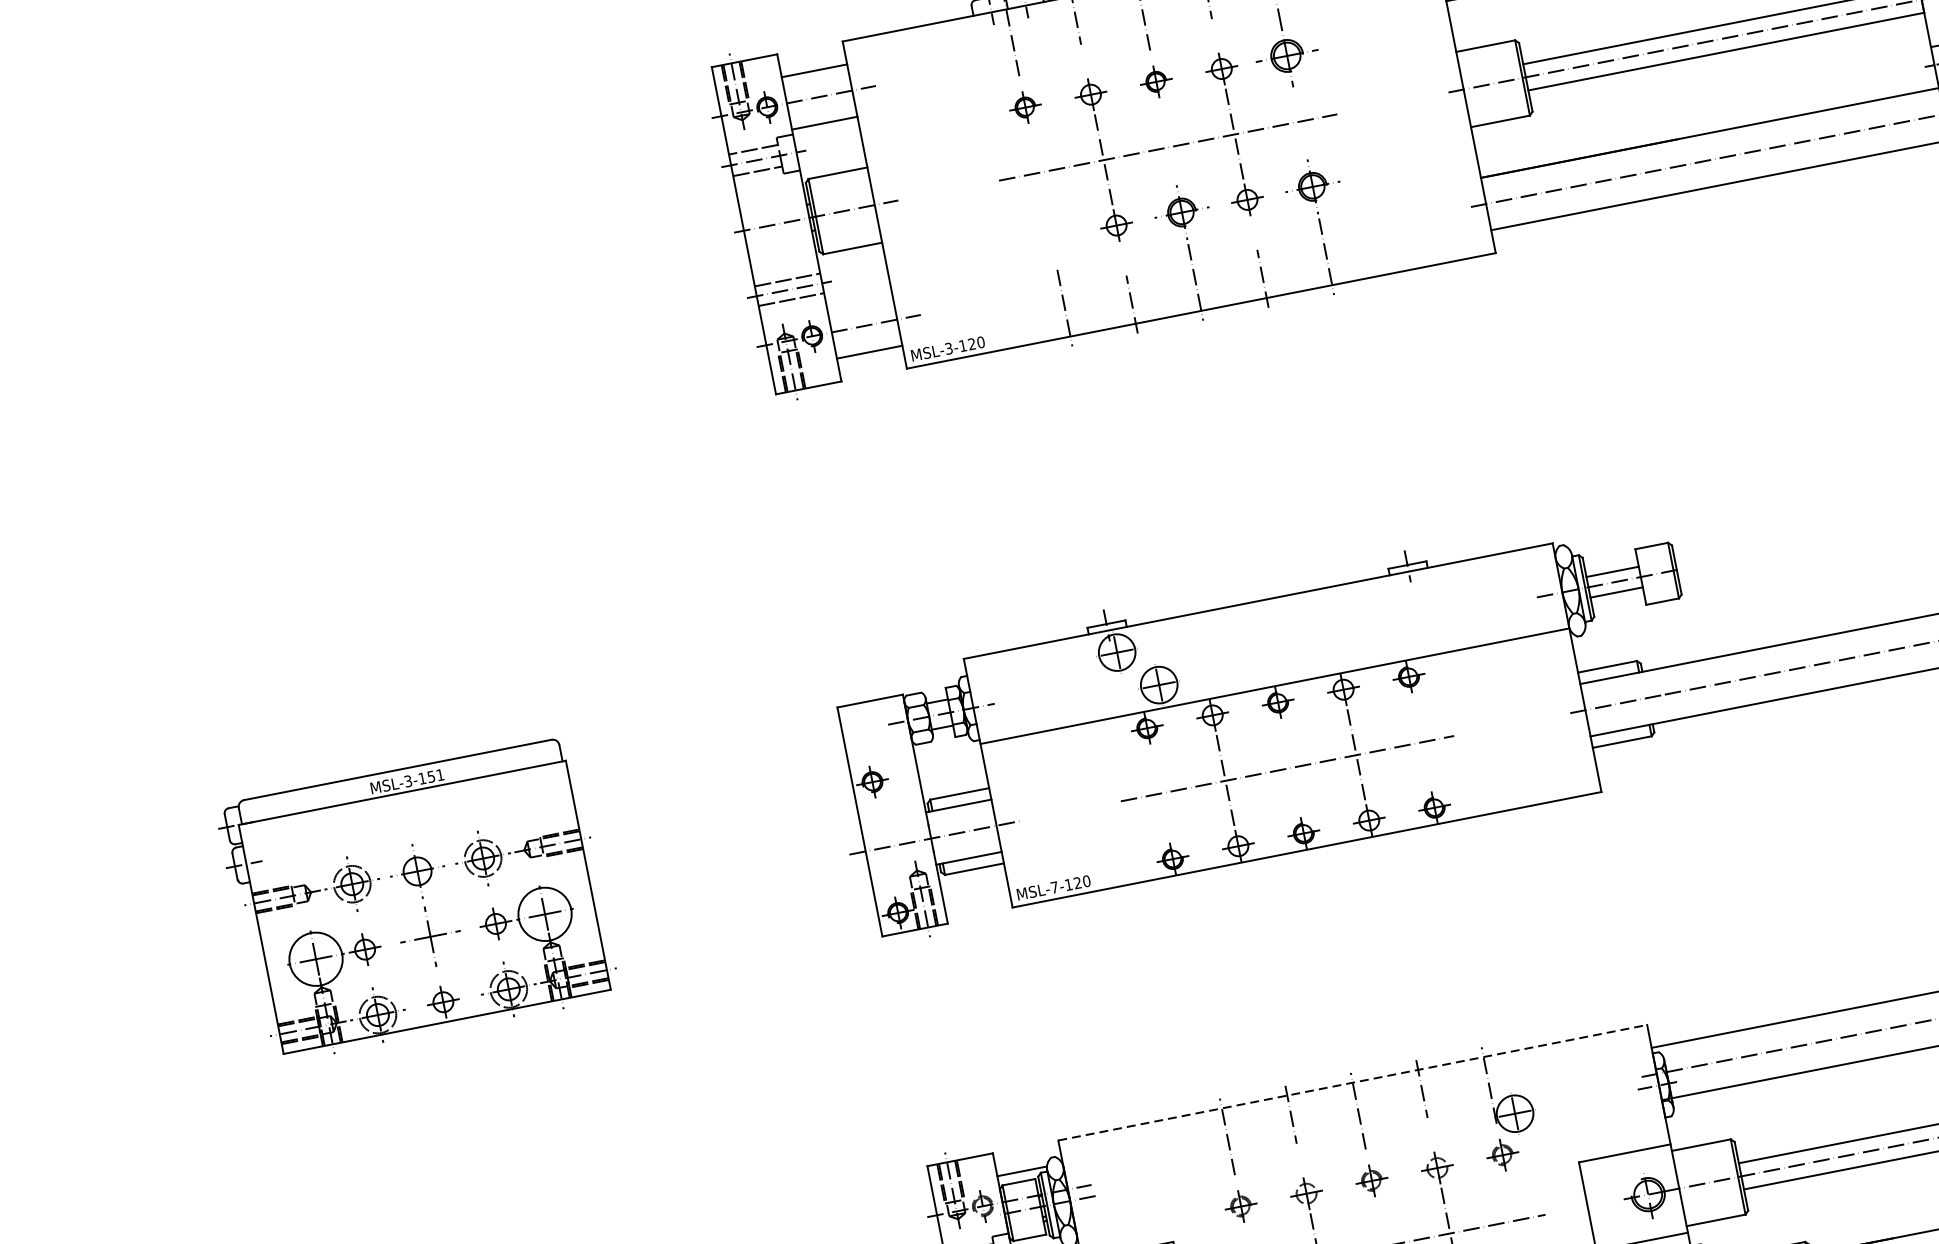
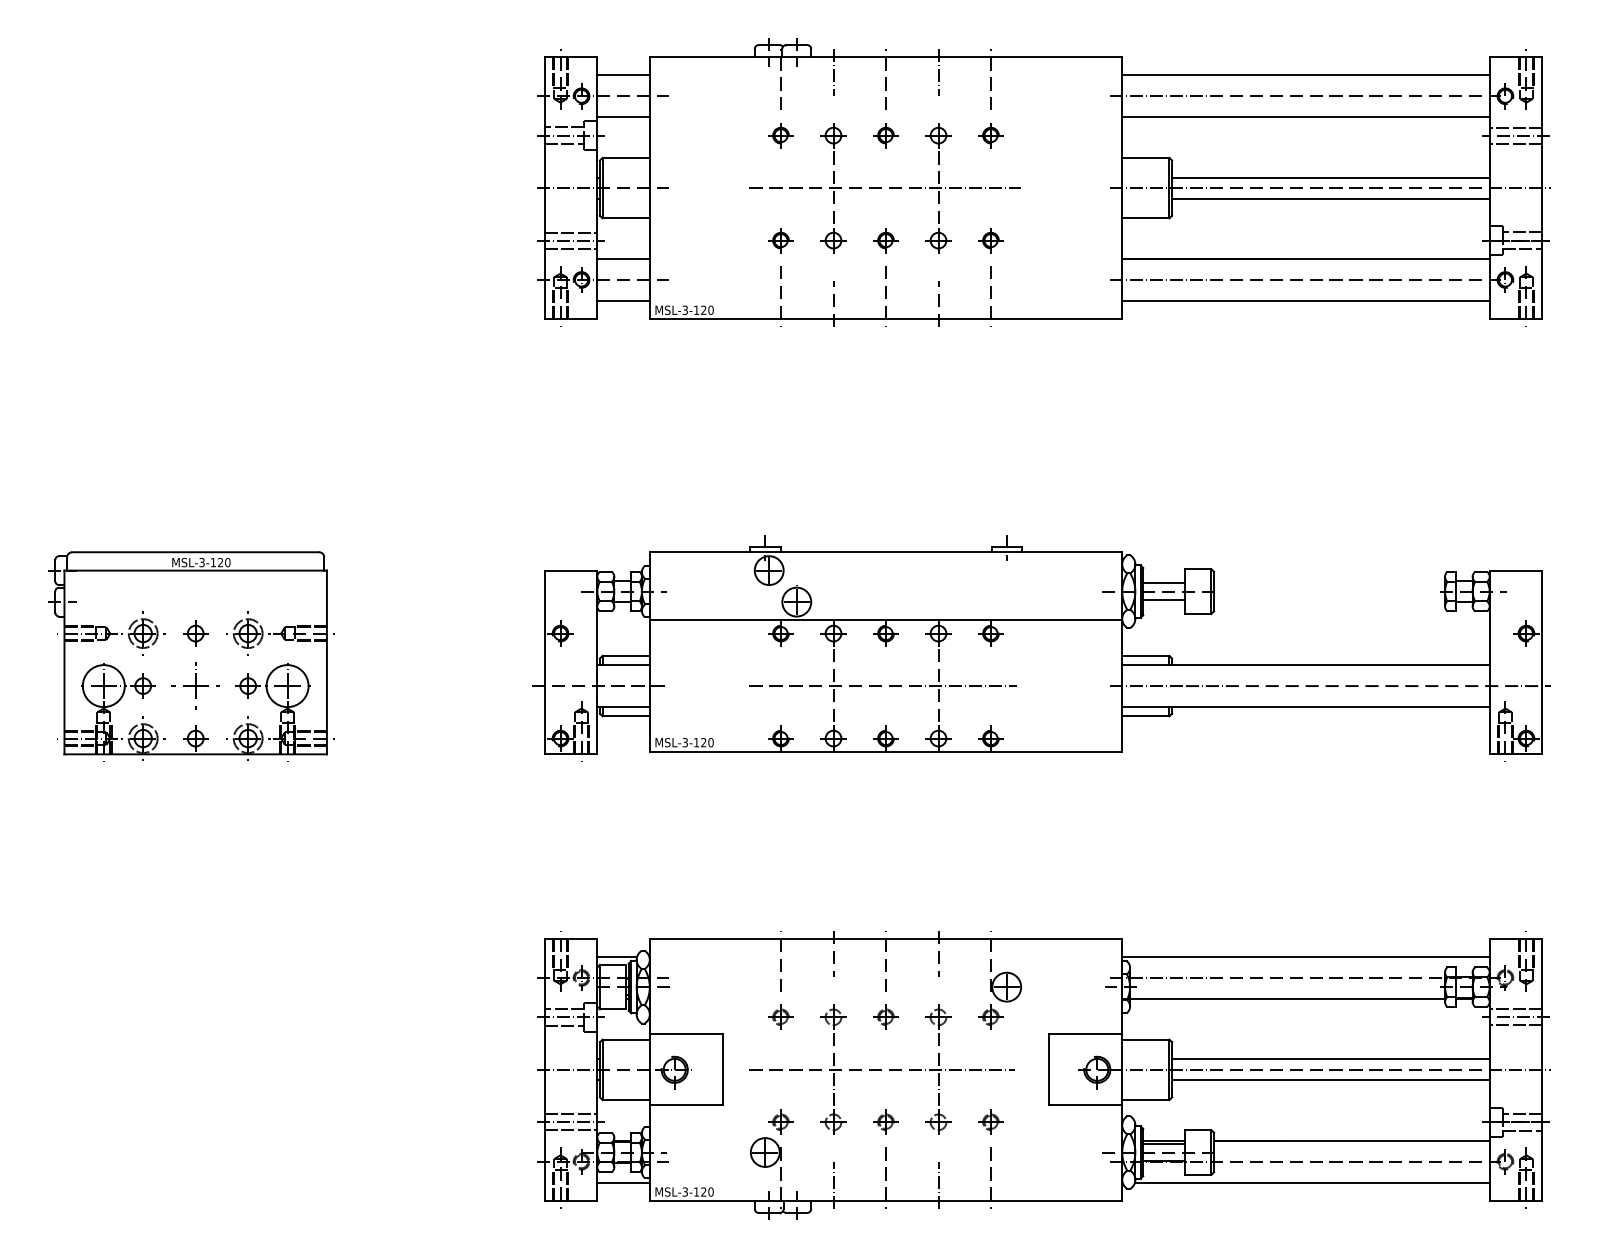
part: (1286, 56) -> (990, 135), size x0.62
part: (1312, 187) -> (990, 240), size x0.71
part: (1181, 212) -> (885, 240), size x0.71
part: (1050, 238) -> (780, 240), added
line: (859, 300) -> (623, 259), added
text: (436, 775) -> (224, 562), MSL-3-151 -> MSL-3-120
part: (417, 871) -> (195, 633), size x0.71
text: (1053, 887) -> (684, 742), MSL-7-120 -> MSL-3-120
line: (1353, 1082) -> (886, 938), dashed -> solid

